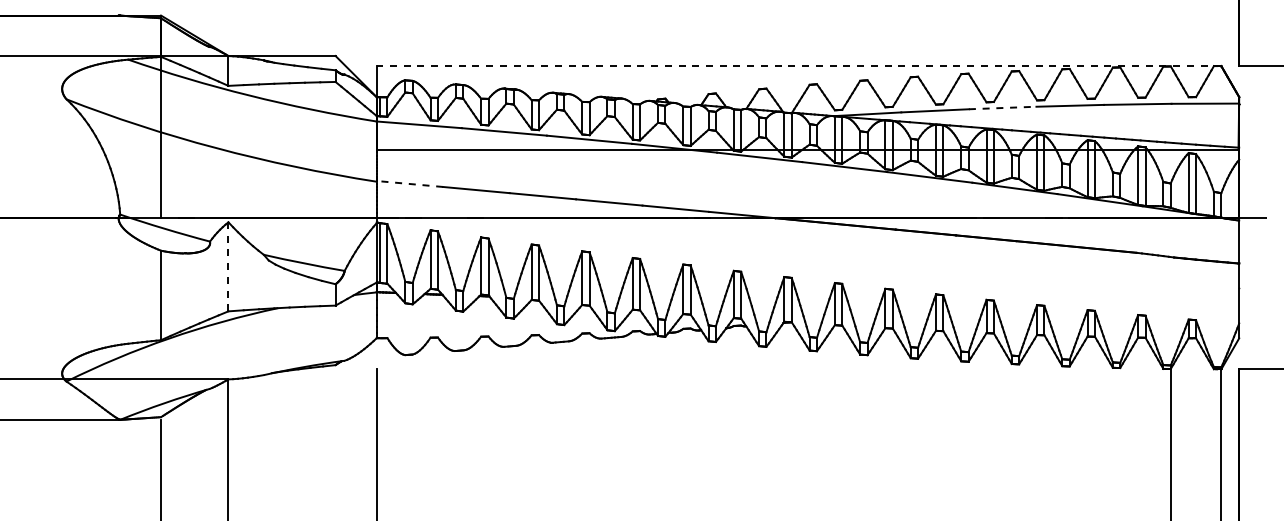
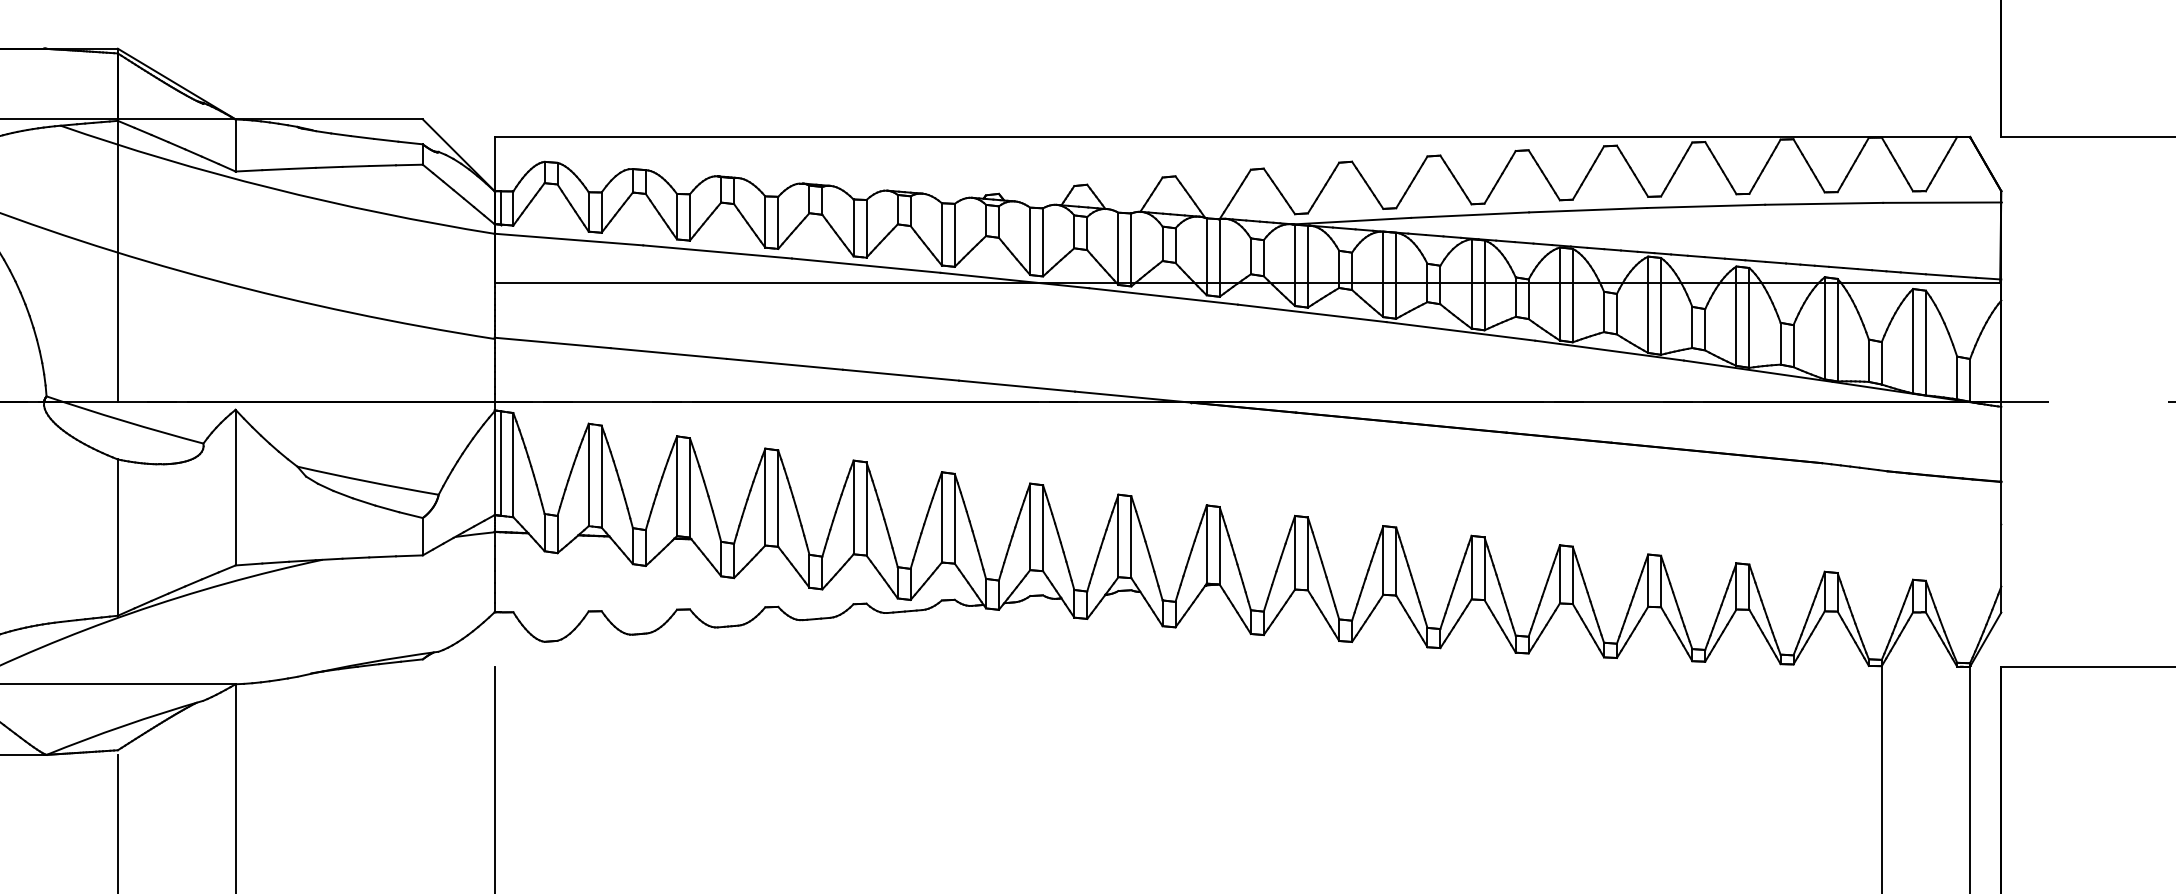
line: (798, 66) -> (1231, 137), dashed -> solid
line: (1002, 108) -> (1587, 211), dashed -> solid
line: (409, 183) -> (551, 342), dashed -> solid
line: (228, 266) -> (235, 487), dashed -> solid

